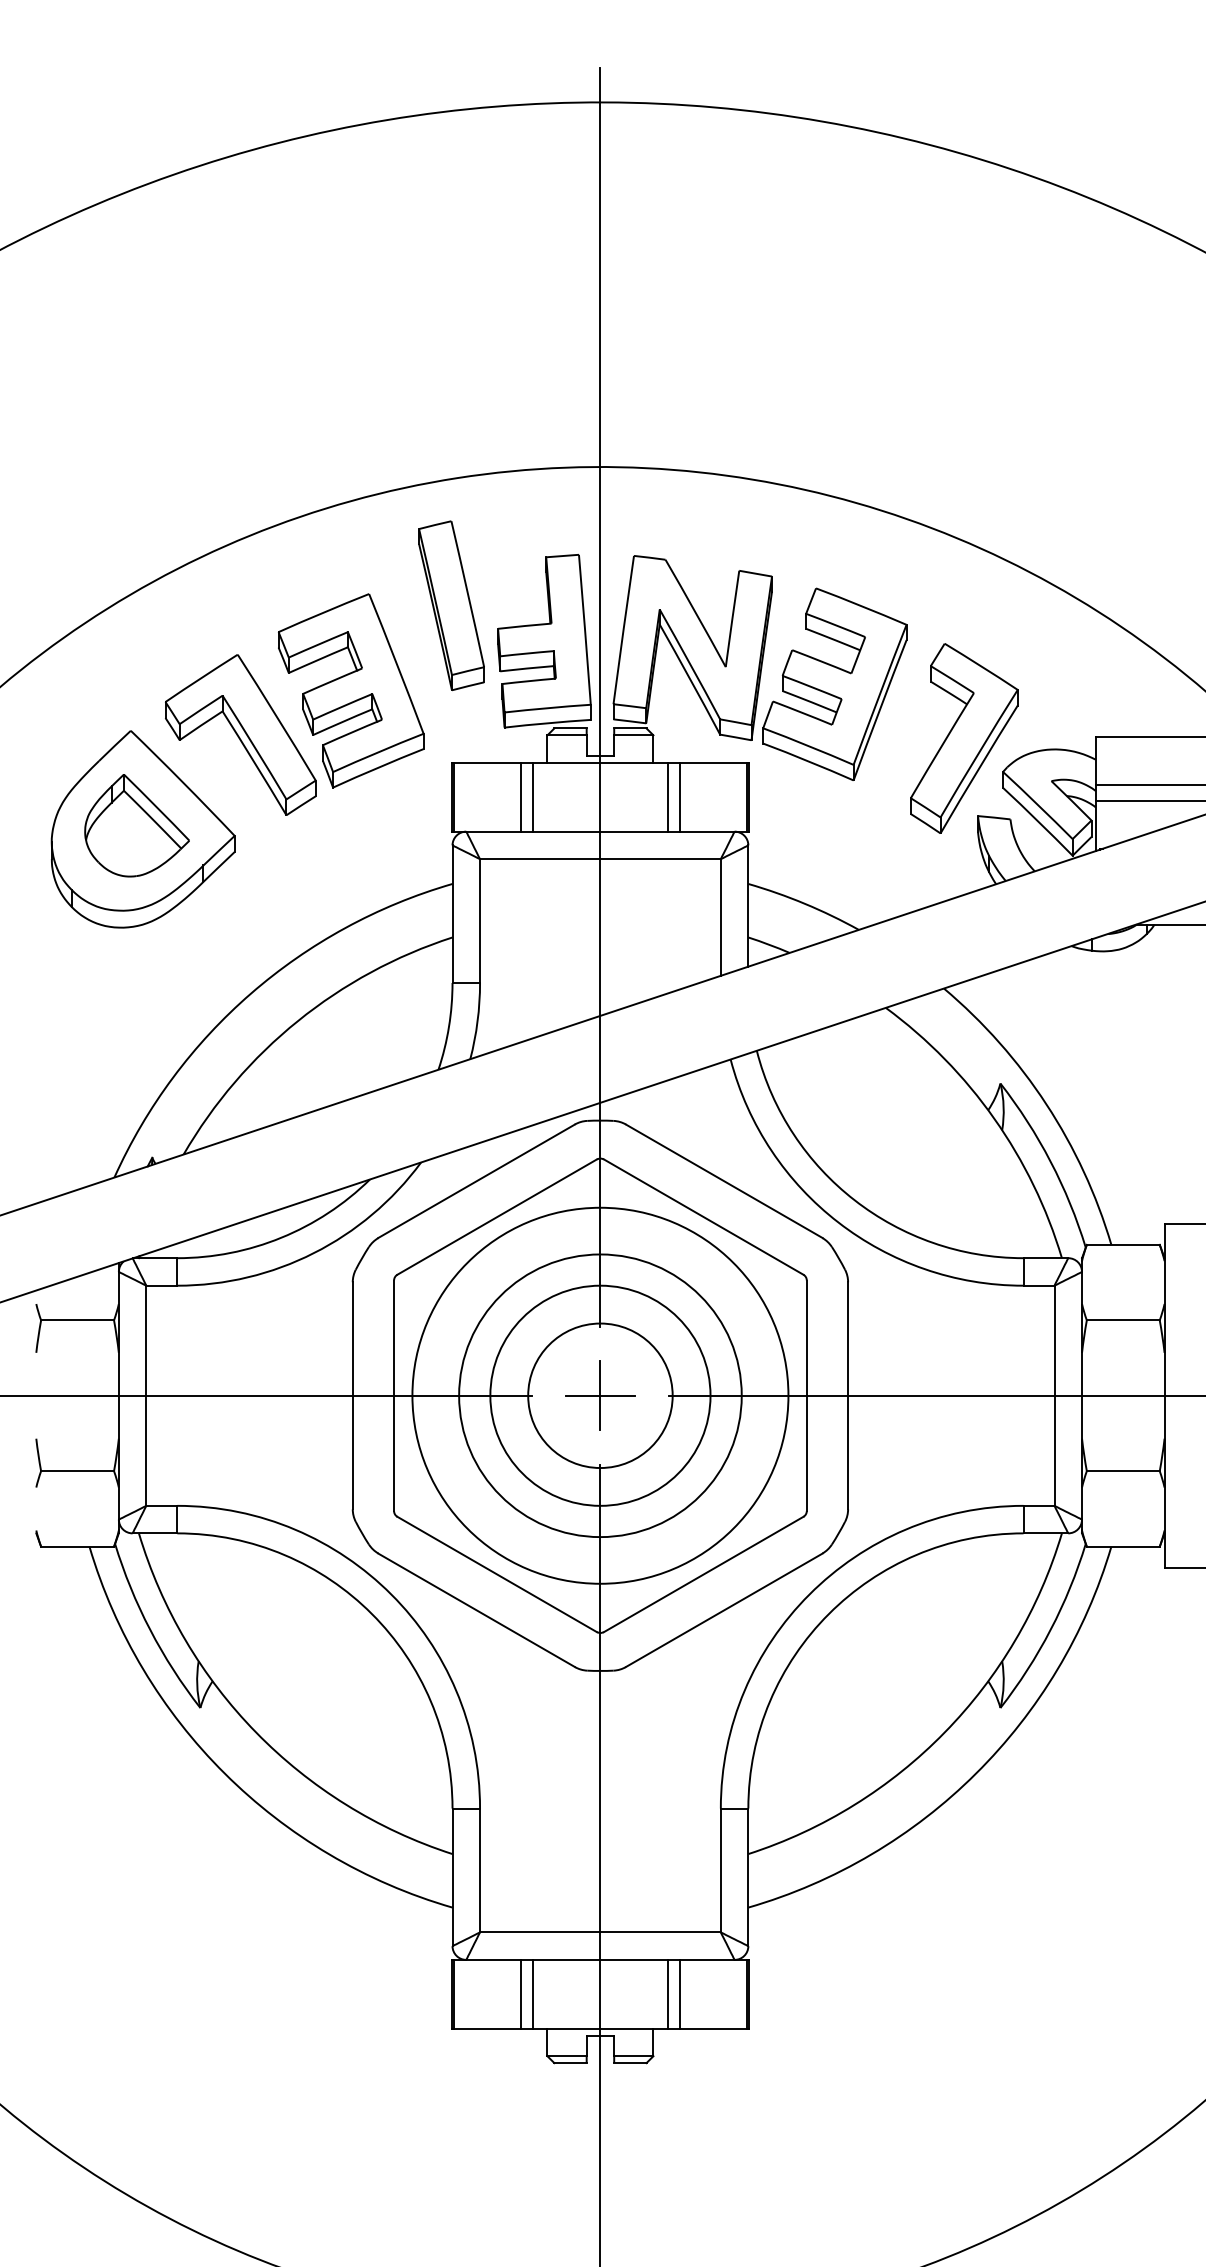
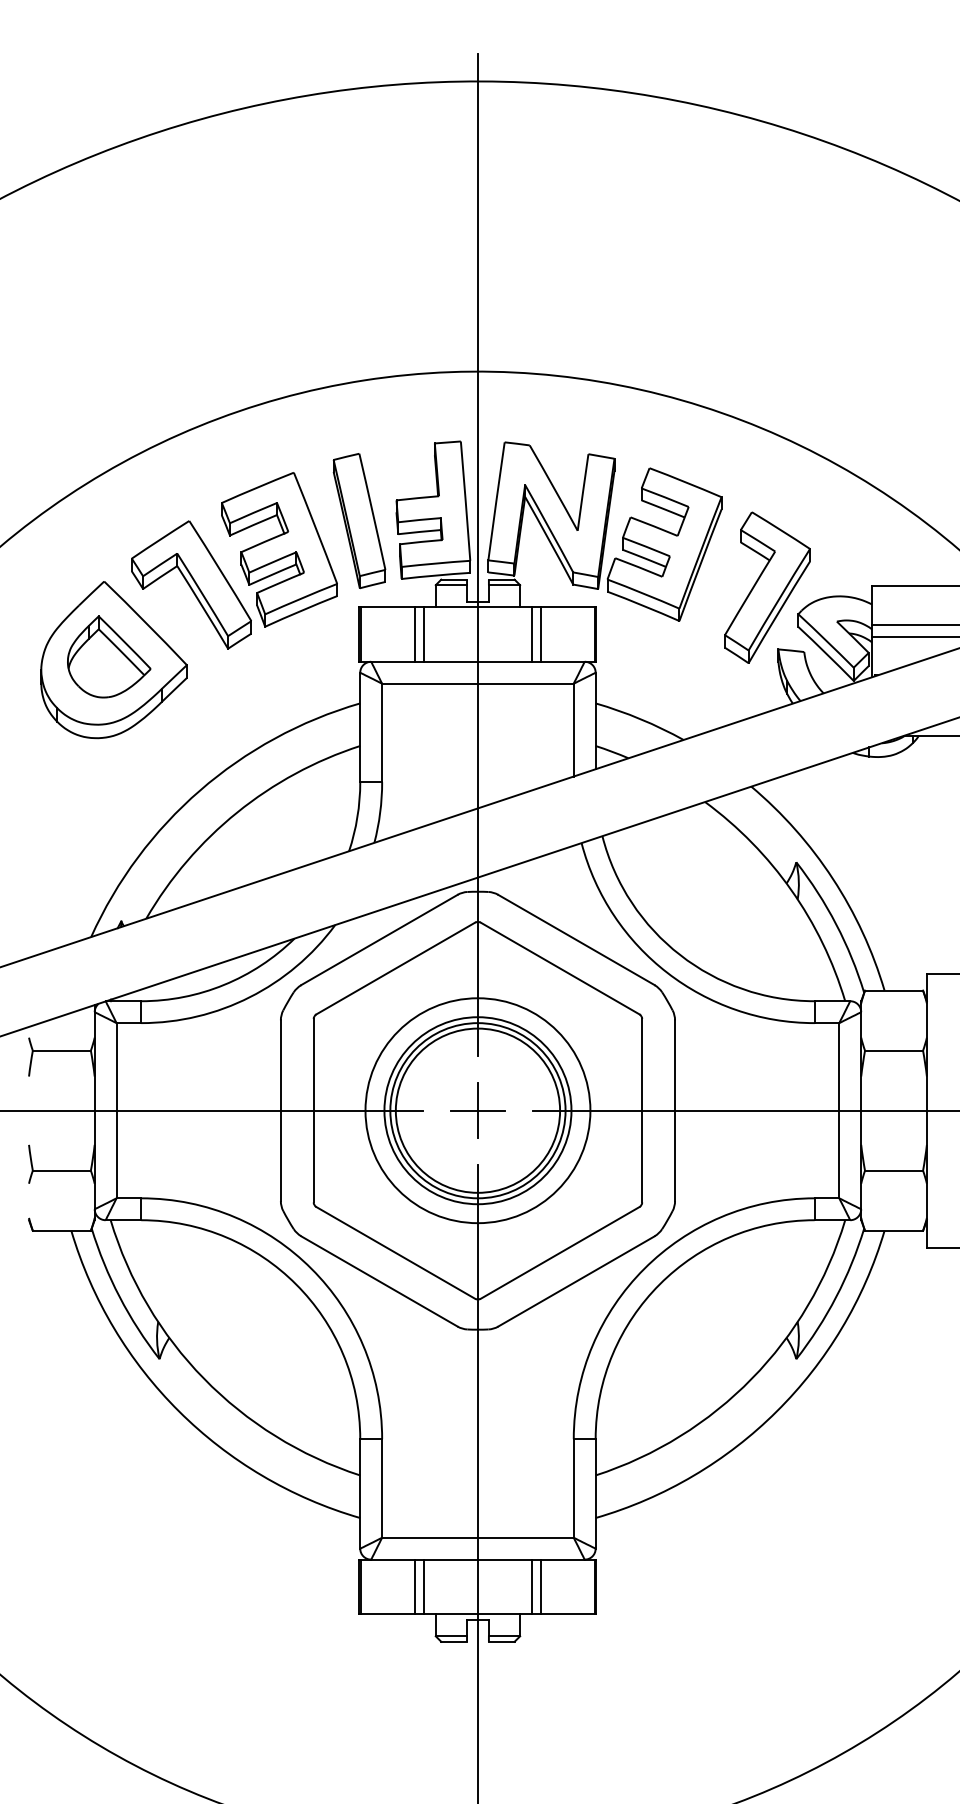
part: (451, 605) -> (359, 520), moved
circle: (599, 1395) -> (477, 1110), size x0.62
circle: (600, 1395) -> (478, 1110), size x1.43

